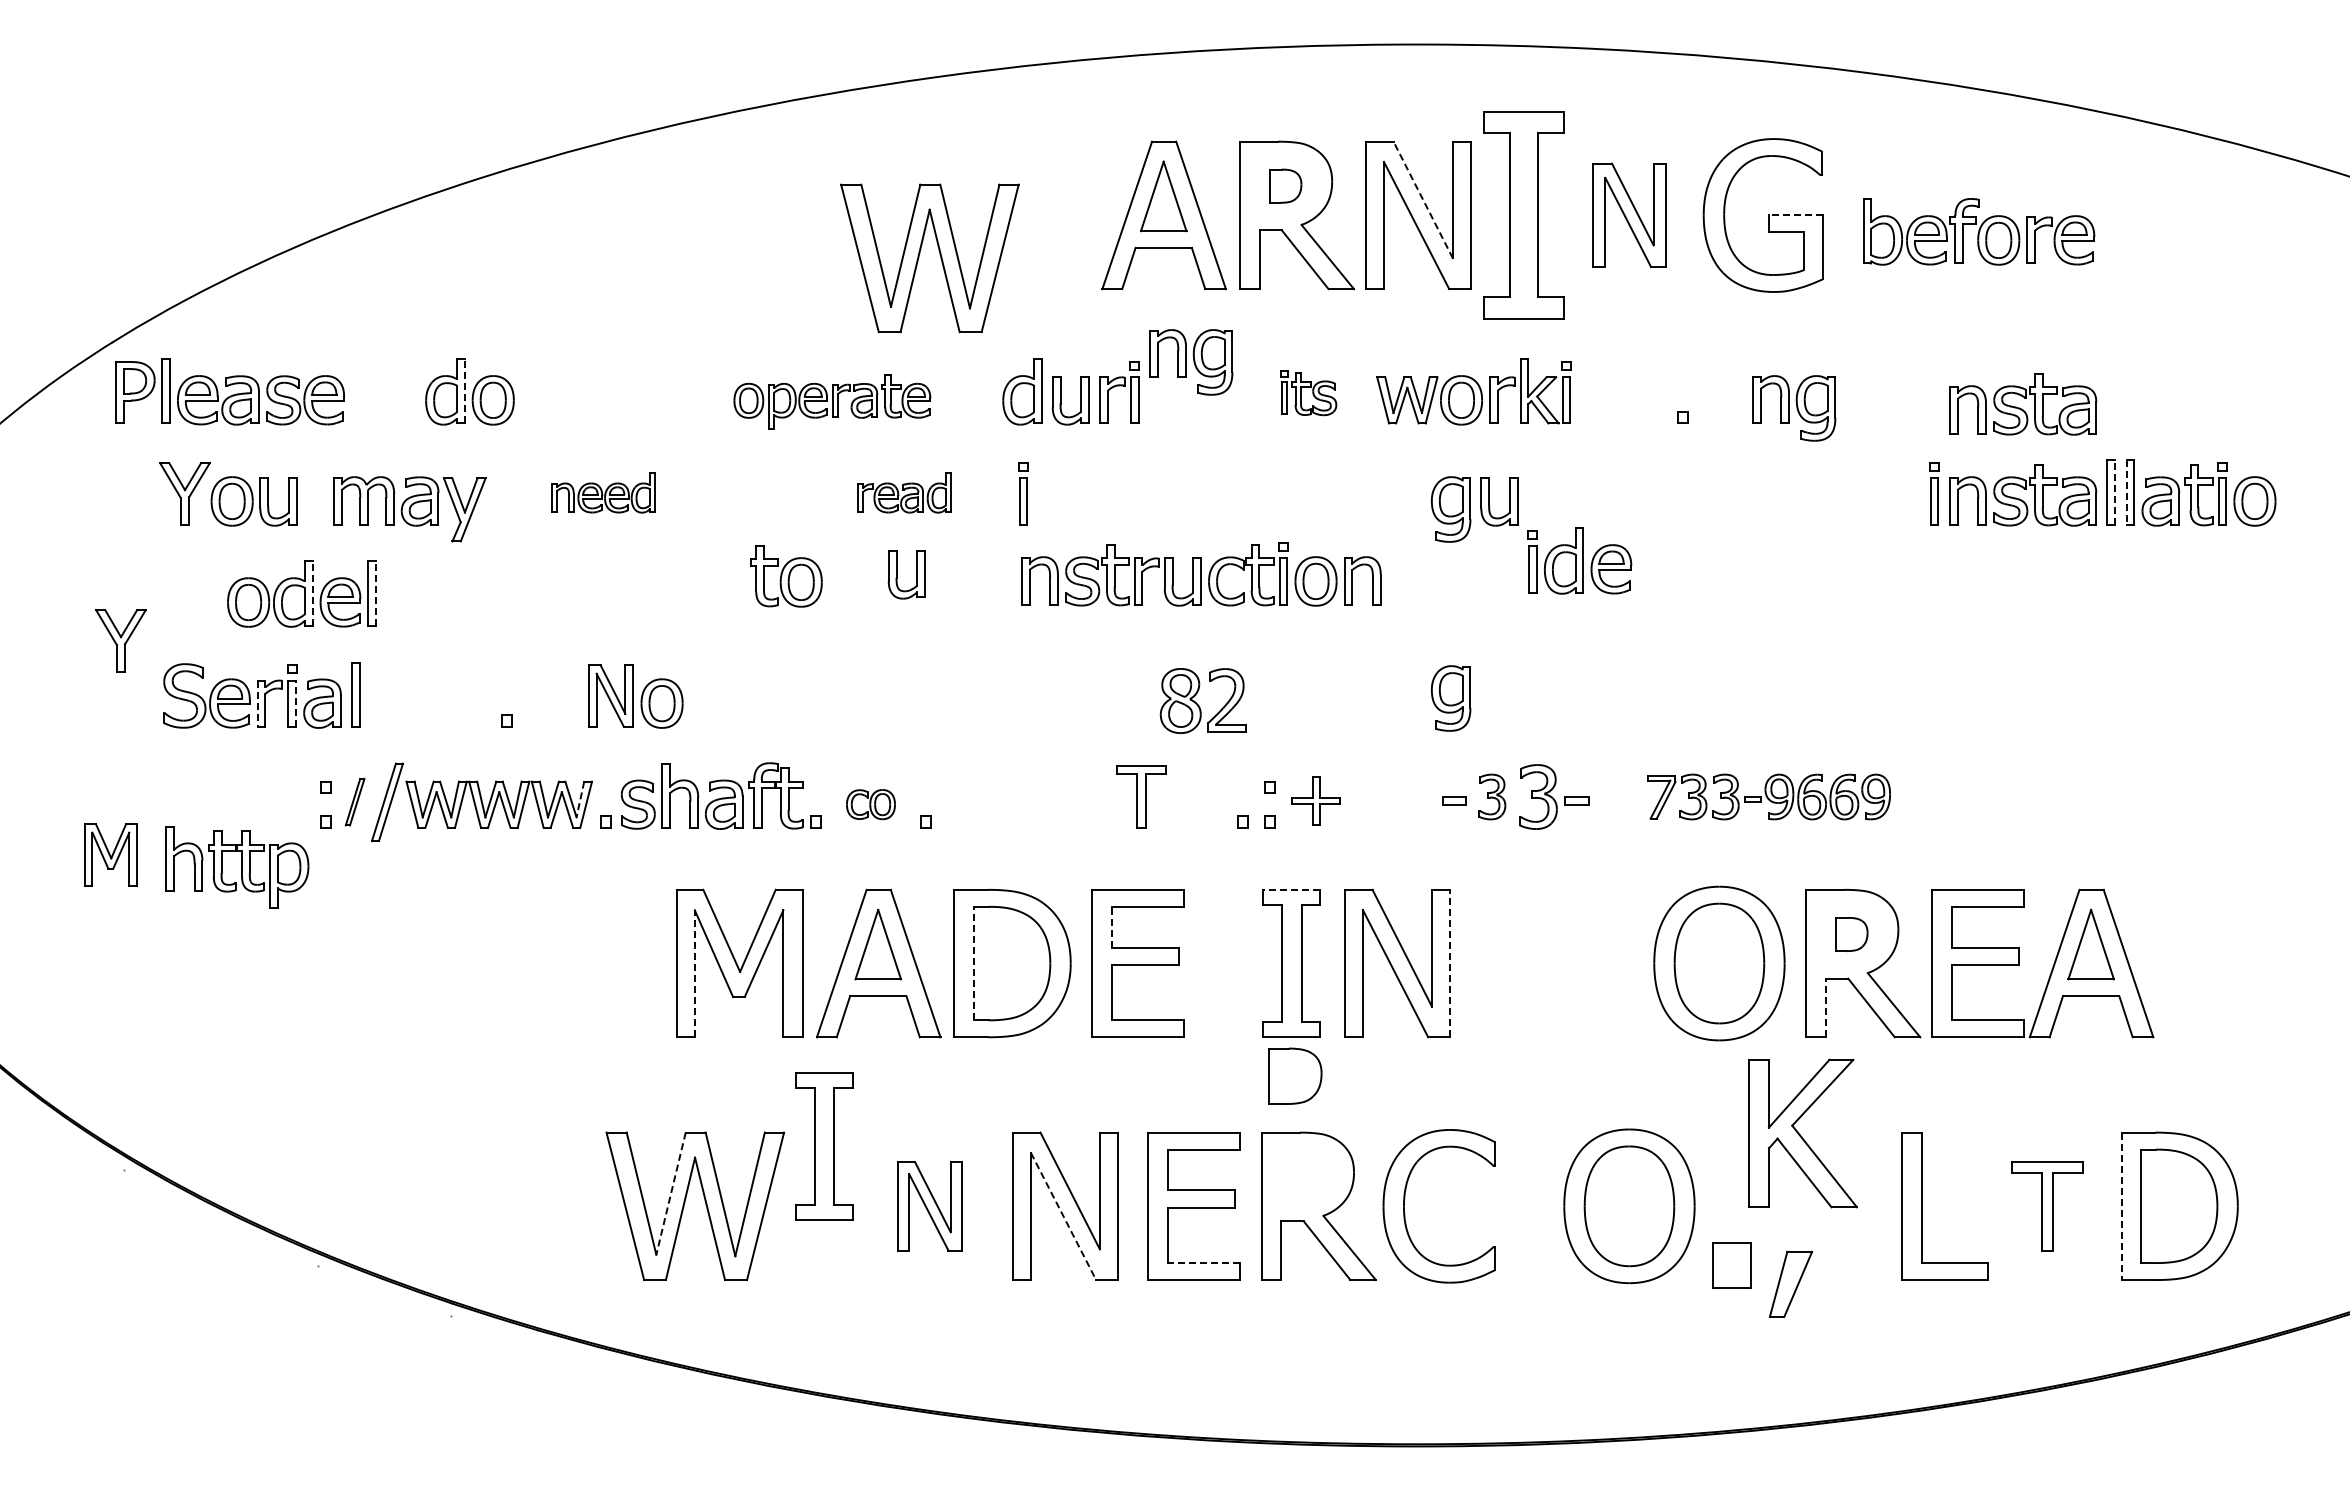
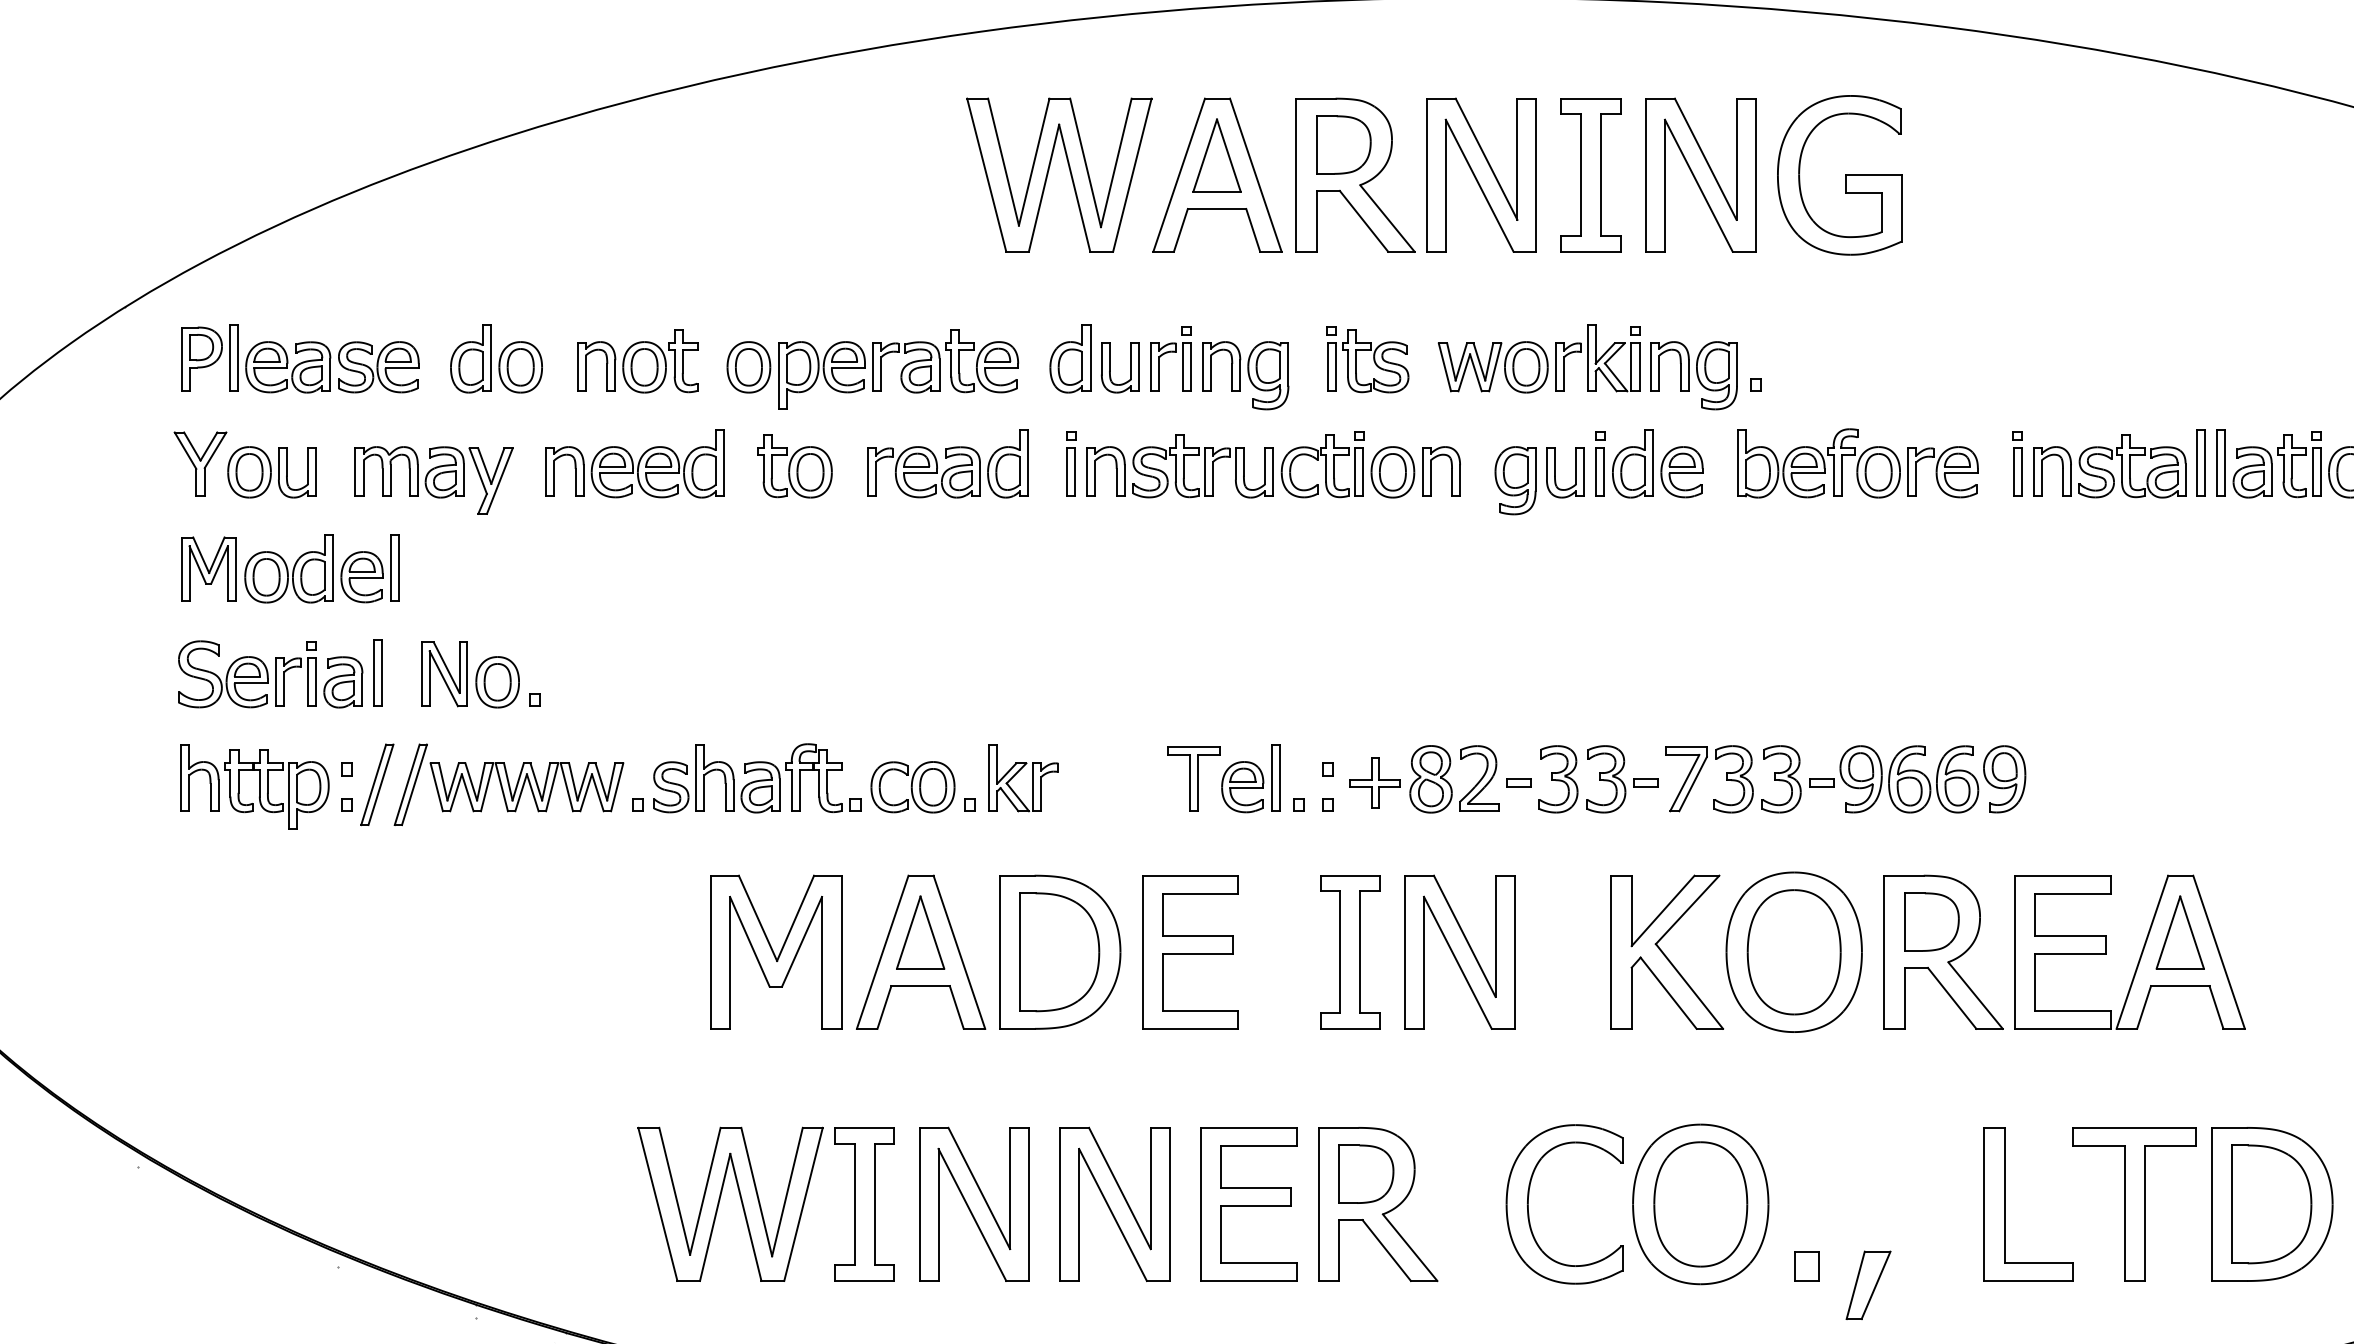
part: (1285, 185) -> (1343, 144), size x1.67
line: (1423, 199) -> (1486, 158), dashed -> solid
part: (1629, 214) -> (1700, 174), size x1.43
line: (1796, 214) -> (1874, 174), dashed -> solid
part: (1523, 215) -> (1590, 175), size x0.71
part: (1979, 231) -> (1858, 463), moved
part: (919, 257) -> (1048, 174), moved
part: (1191, 362) -> (1245, 375), moved
line: (464, 390) -> (490, 357), dashed -> solid
part: (229, 391) -> (299, 358), moved
part: (1308, 393) -> (1367, 360), size x1.43
part: (605, 394) -> (637, 361), added
part: (832, 401) -> (873, 368), size x1.43
part: (2023, 404) -> (2110, 371), removed
part: (1794, 408) -> (1694, 375), moved
line: (2115, 491) -> (2205, 462), dashed -> solid
part: (603, 492) -> (635, 463), size x1.67
part: (904, 492) -> (947, 463), size x1.67
line: (2126, 492) -> (2216, 463), dashed -> solid
part: (1579, 560) -> (1648, 463), moved
part: (897, 574) -> (940, 548), removed
part: (1201, 574) -> (1273, 465), moved
part: (786, 576) -> (795, 466), moved
line: (312, 593) -> (332, 567), dashed -> solid
line: (376, 593) -> (399, 567), dashed -> solid
part: (120, 640) -> (133, 616), removed
part: (635, 696) -> (470, 674), moved
part: (1451, 698) -> (1515, 676), removed
part: (1202, 700) -> (1453, 778), moved
line: (296, 703) -> (316, 682), dashed -> solid
line: (257, 704) -> (275, 683), dashed -> solid
part: (972, 790) -> (1018, 772), added
part: (1195, 796) -> (1250, 778), added
part: (1492, 796) -> (1558, 778), size x1.43
part: (1768, 796) -> (1845, 778), size x1.43
line: (580, 800) -> (611, 782), dashed -> solid
part: (354, 801) -> (376, 783), size x1.67
part: (870, 804) -> (912, 787), size x1.67
part: (110, 854) -> (208, 568), moved
part: (237, 867) -> (255, 787), moved
line: (1291, 889) -> (1349, 875), dashed -> solid
line: (1111, 927) -> (1162, 914), dashed -> solid
part: (1851, 934) -> (1931, 922), size x1.67
line: (974, 963) -> (1020, 952), dashed -> solid
line: (1450, 963) -> (1514, 952), dashed -> solid
line: (694, 973) -> (729, 962), dashed -> solid
line: (1825, 1007) -> (1904, 997), dashed -> solid
part: (1295, 1075) -> (1366, 1173), moved
part: (1802, 1133) -> (1666, 952), moved
part: (824, 1146) -> (864, 1204), moved
line: (671, 1193) -> (705, 1191), dashed -> solid
part: (1405, 1199) -> (1529, 1197), moved
part: (929, 1206) -> (973, 1204), size x1.67
part: (2047, 1206) -> (2134, 1204), size x1.67
line: (2121, 1206) -> (2211, 1204), dashed -> solid
line: (1063, 1216) -> (1112, 1214), dashed -> solid
line: (1203, 1262) -> (1258, 1262), dashed -> solid
part: (1731, 1265) -> (1806, 1265), size x0.62

